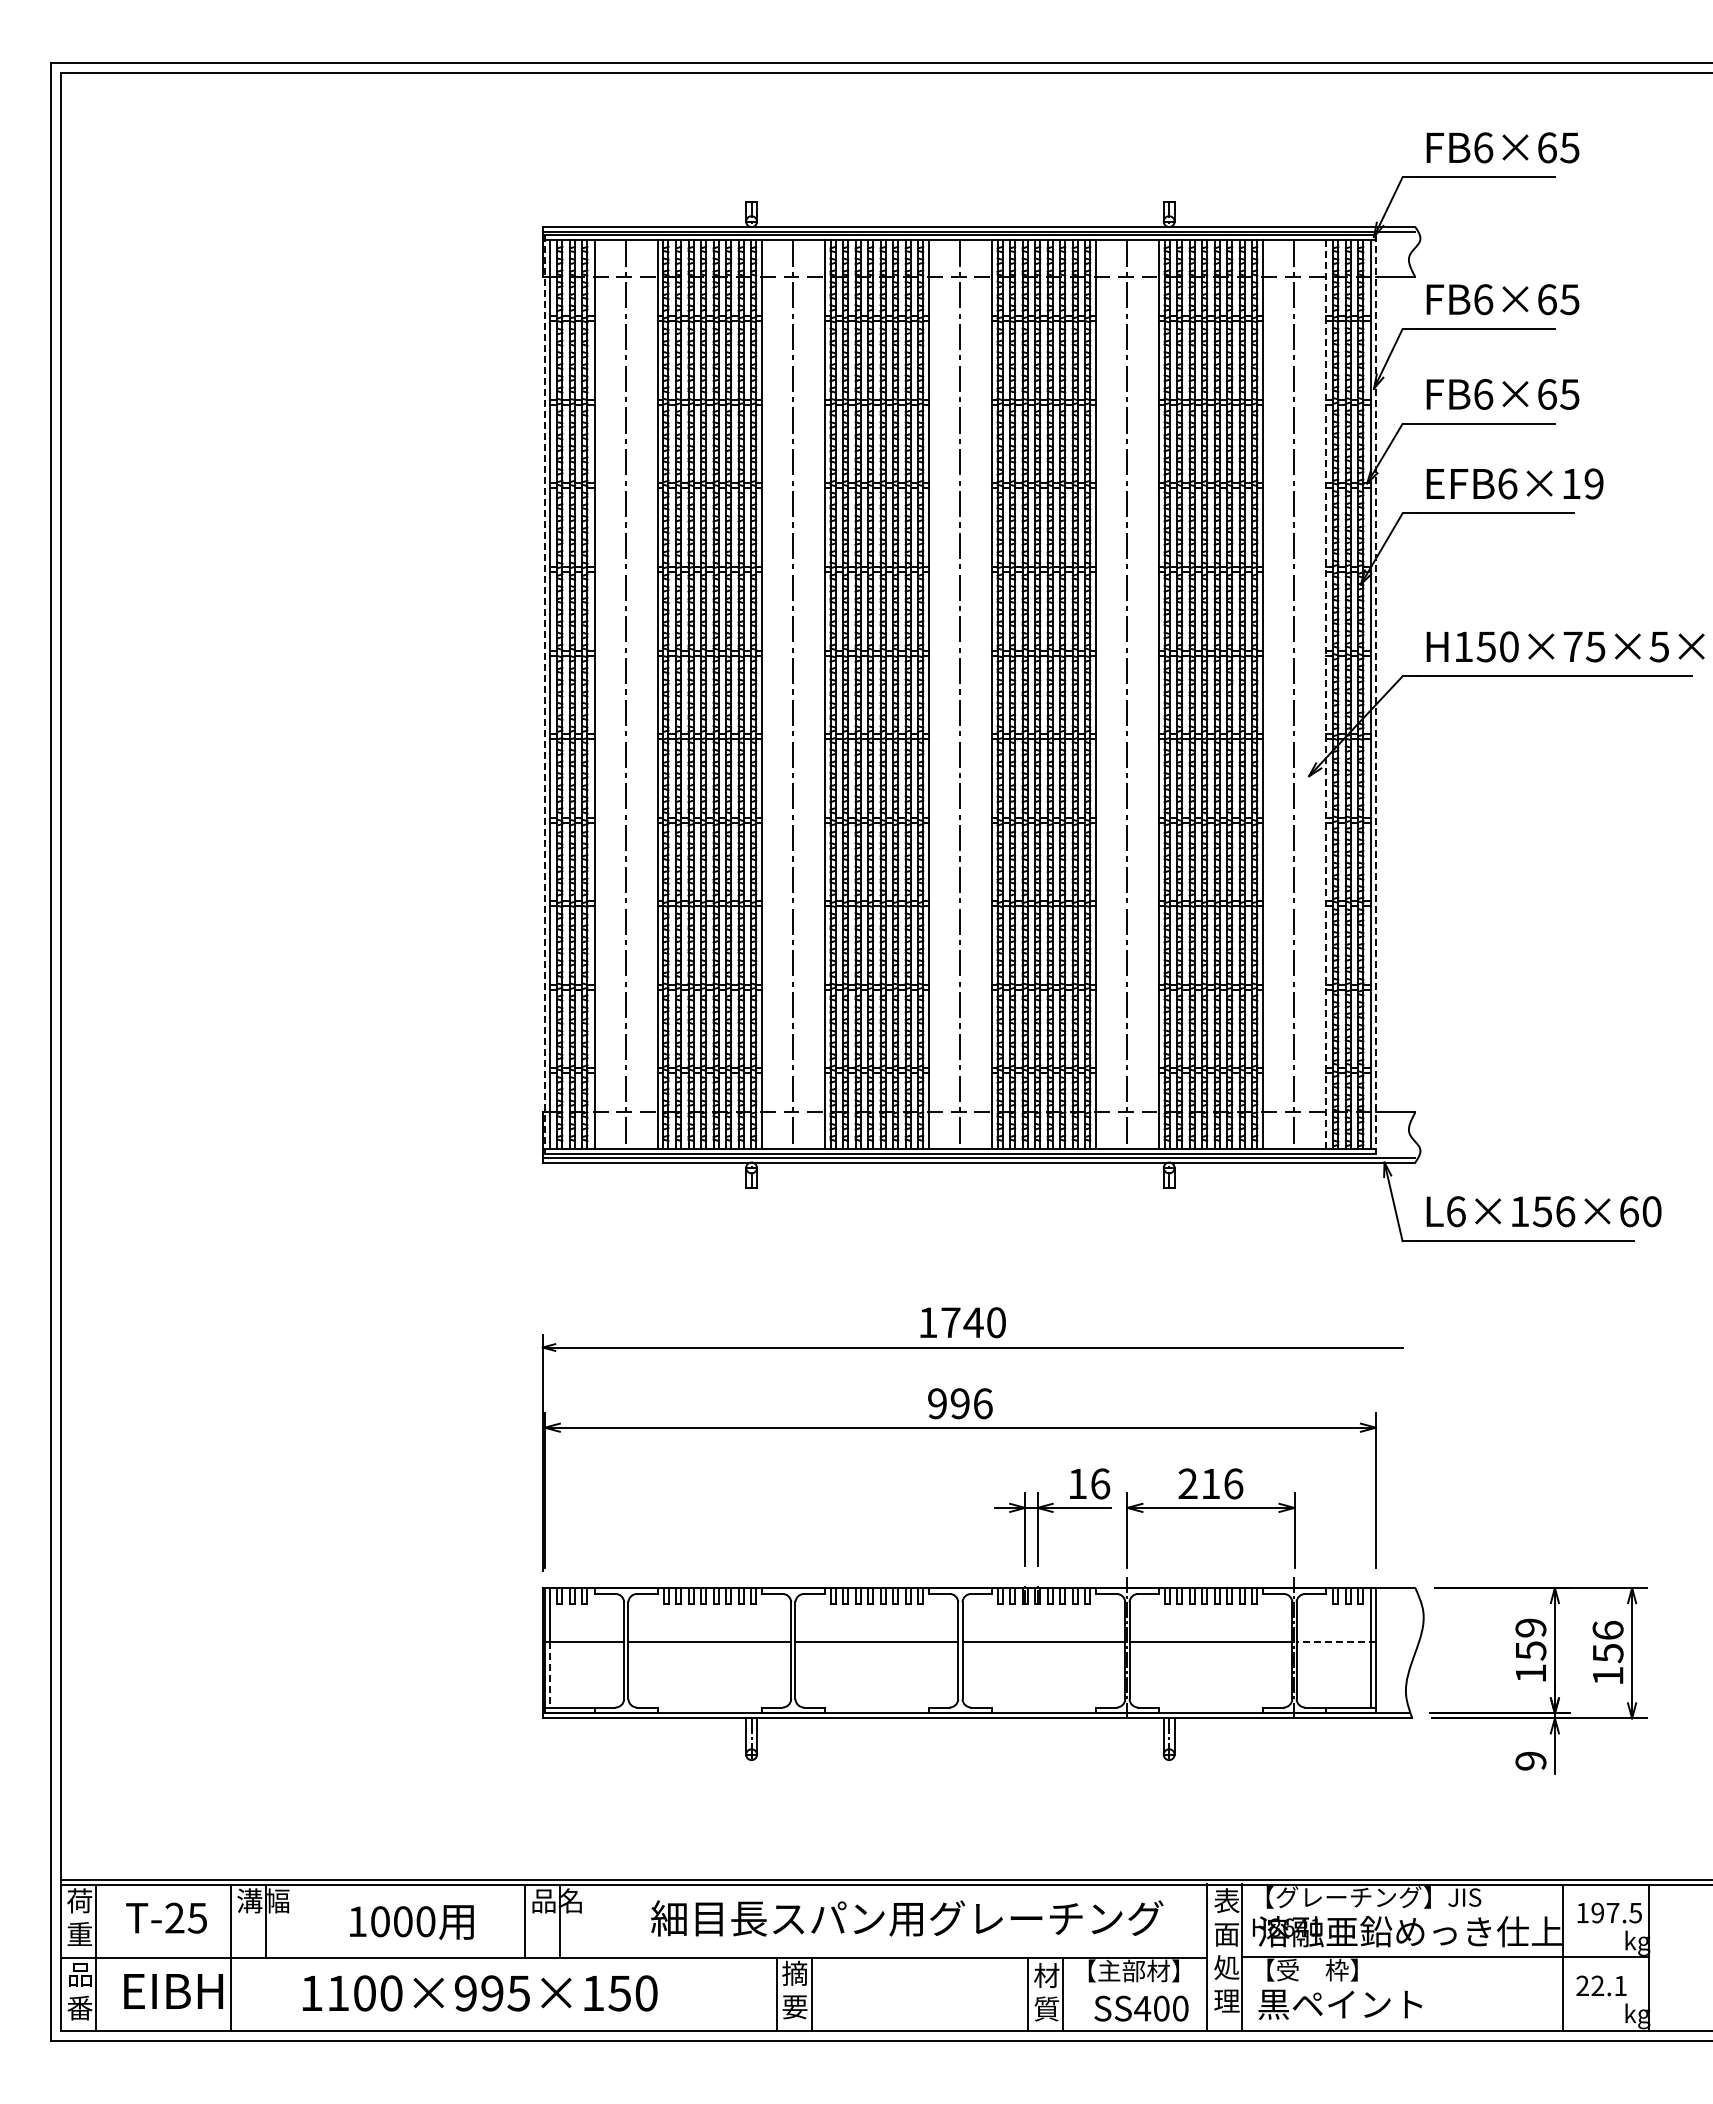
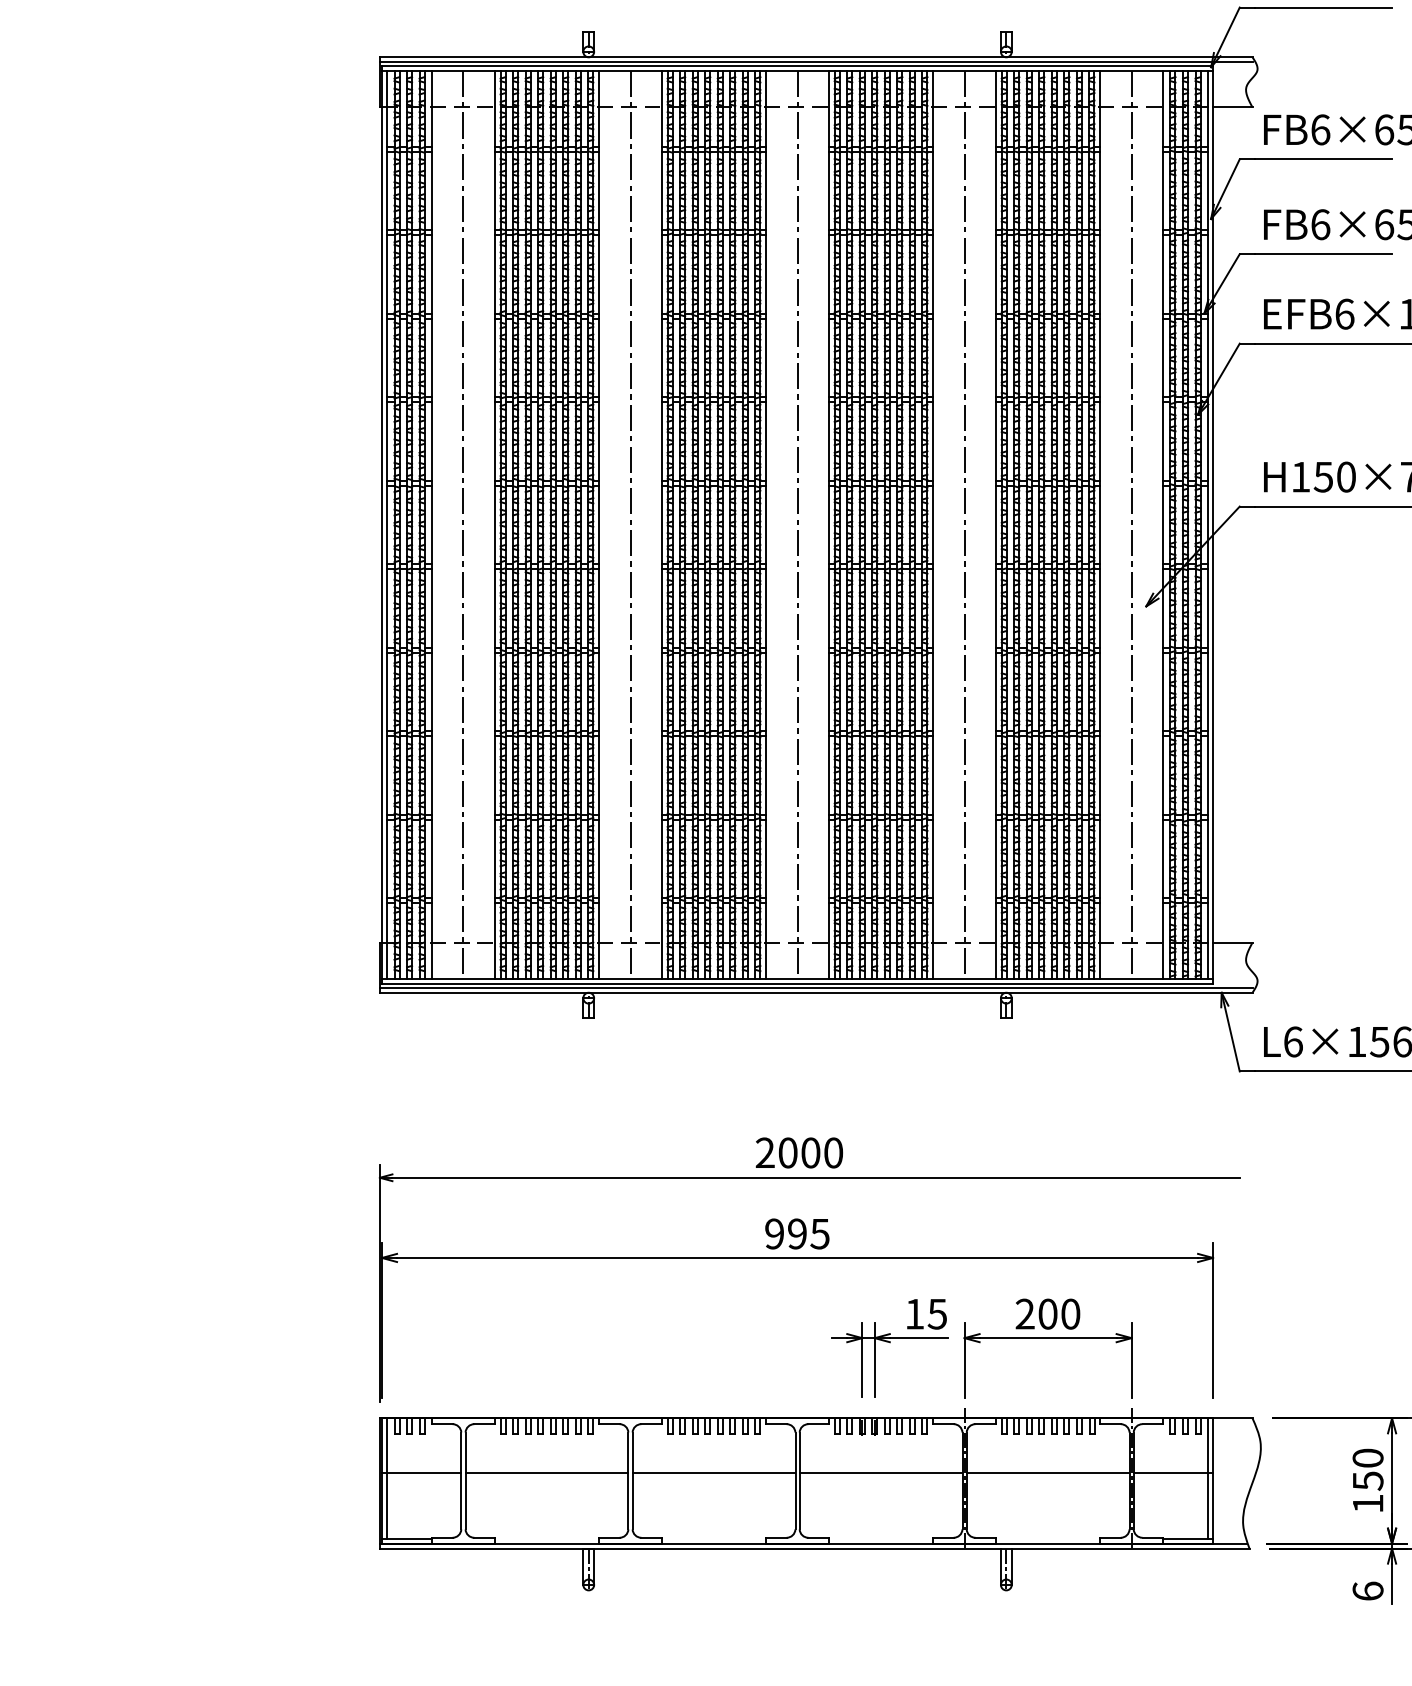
line: (544, 695) -> (381, 525), dashed -> solid
line: (1325, 695) -> (1162, 525), dashed -> solid
line: (1375, 695) -> (1212, 525), dashed -> solid
text: (950, 1322) -> (787, 1152), 1740 -> 2000
text: (982, 1403) -> (819, 1233), 996 -> 995
text: (1100, 1483) -> (937, 1313), 16 -> 15
text: (1222, 1483) -> (1059, 1313), 216 -> 200
text: (1530, 1627) -> (1367, 1457), 159 -> 150
line: (1335, 1642) -> (1172, 1472), dashed -> solid
line: (549, 1675) -> (386, 1505), dashed -> solid
text: (1530, 1760) -> (1367, 1590), 9 -> 6

